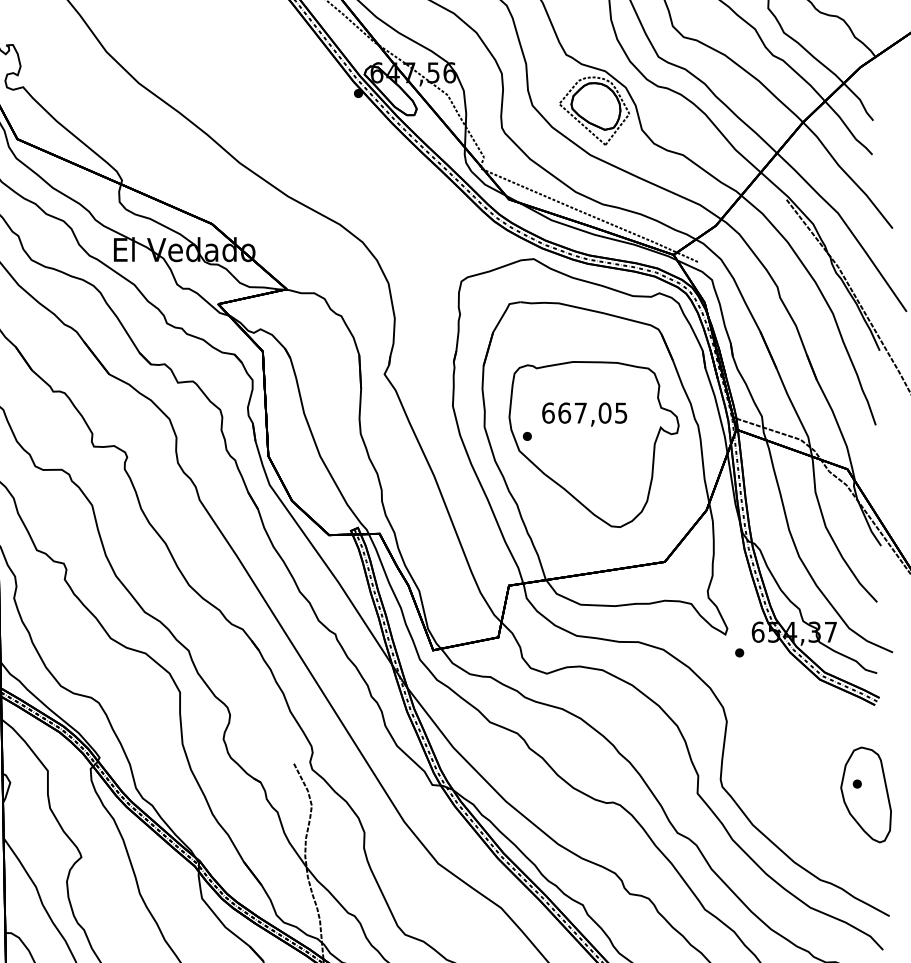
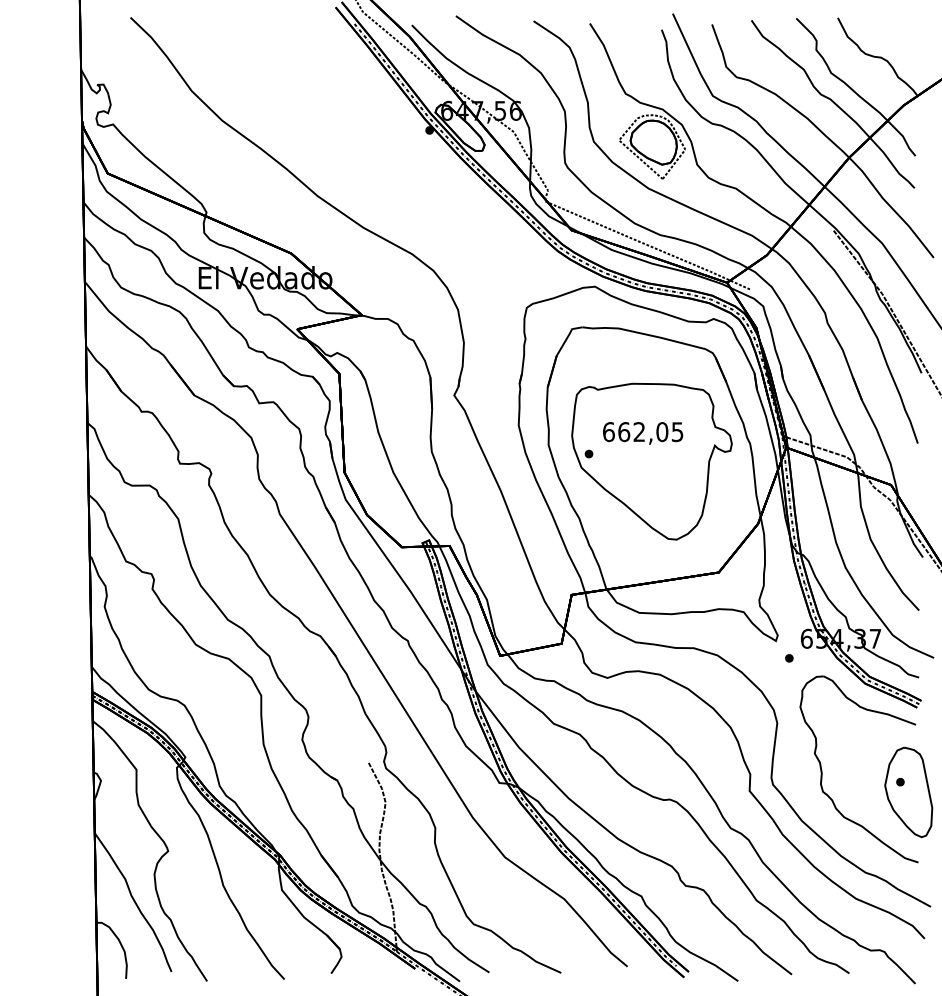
text: (579, 412) -> (638, 431), 667,05 -> 662,05
part: (774, 770) -> (822, 769), added

